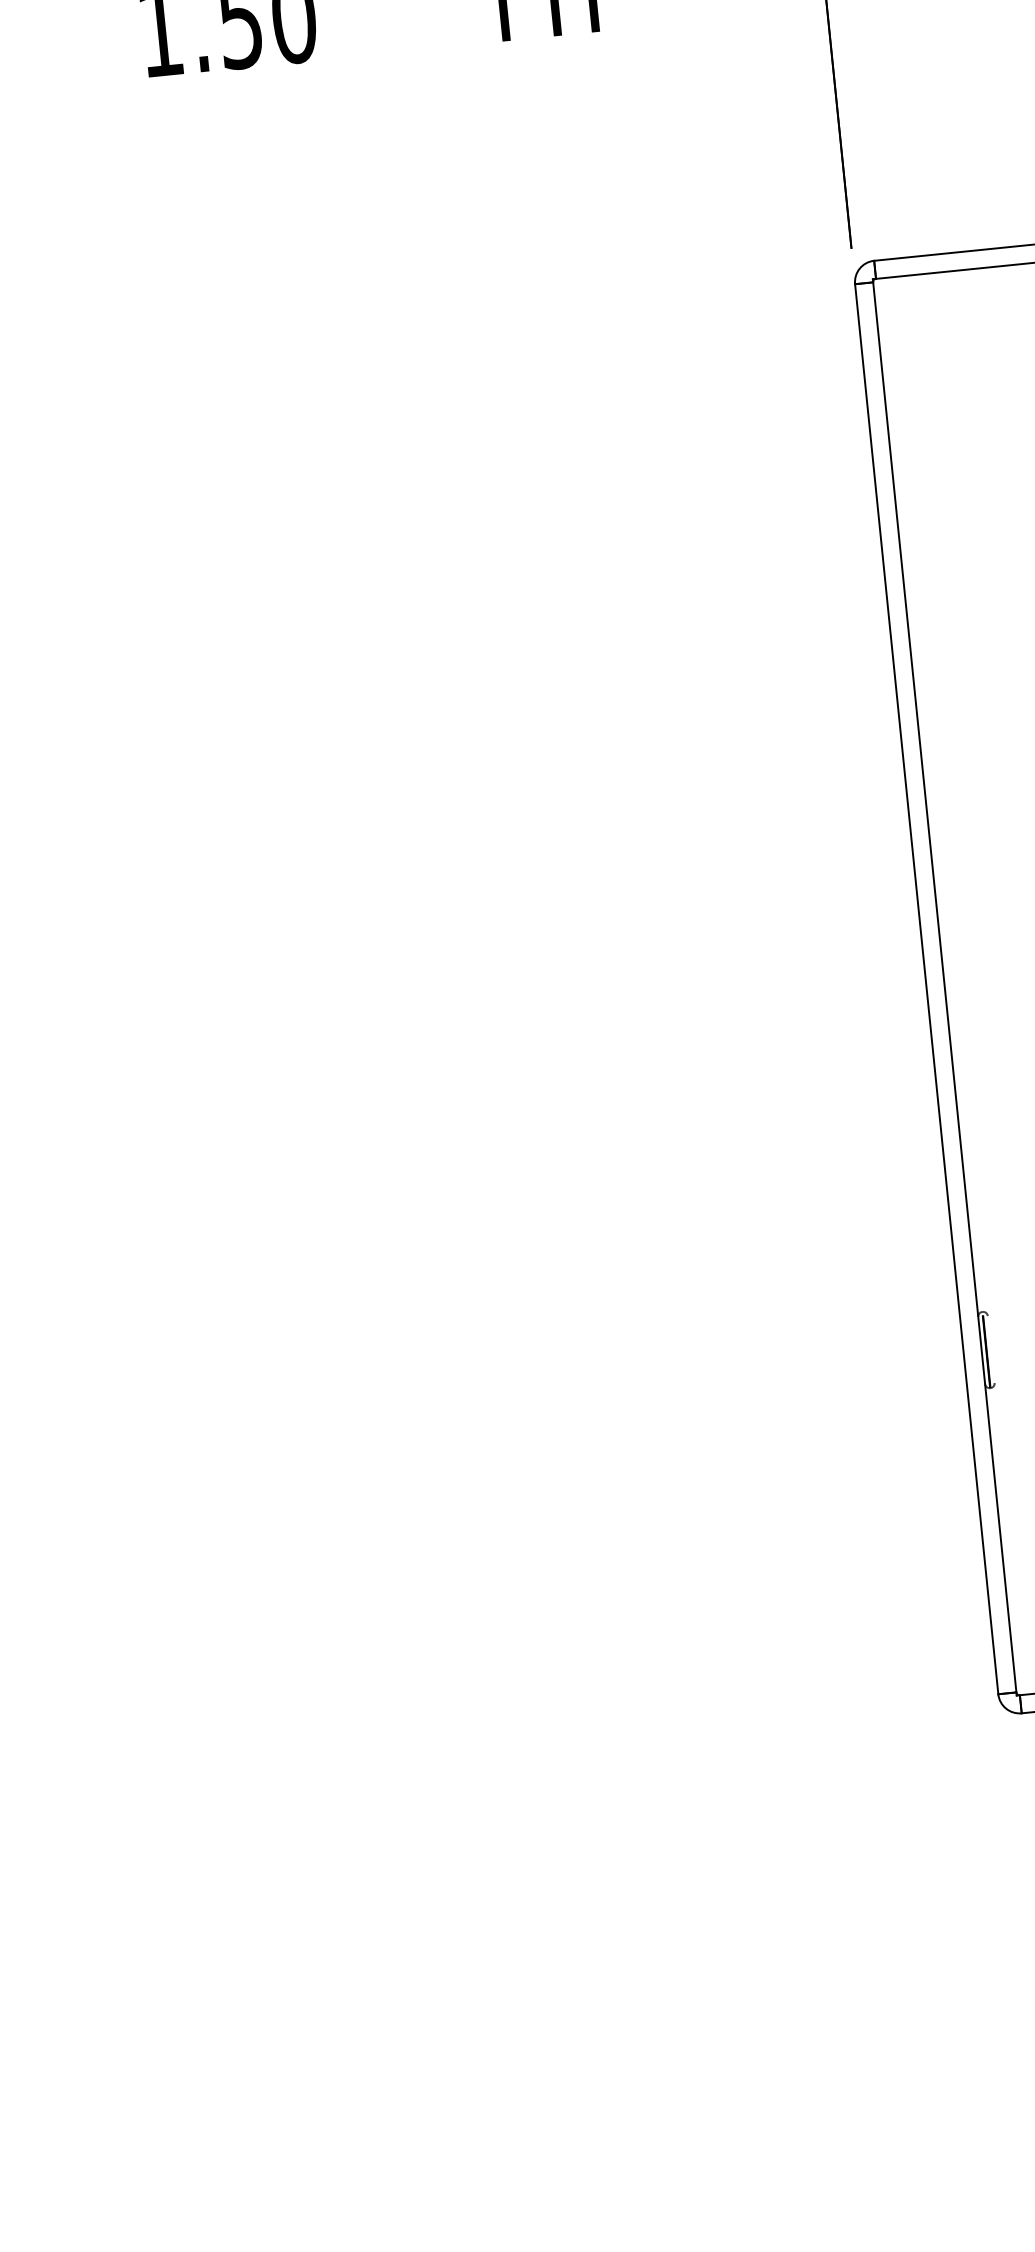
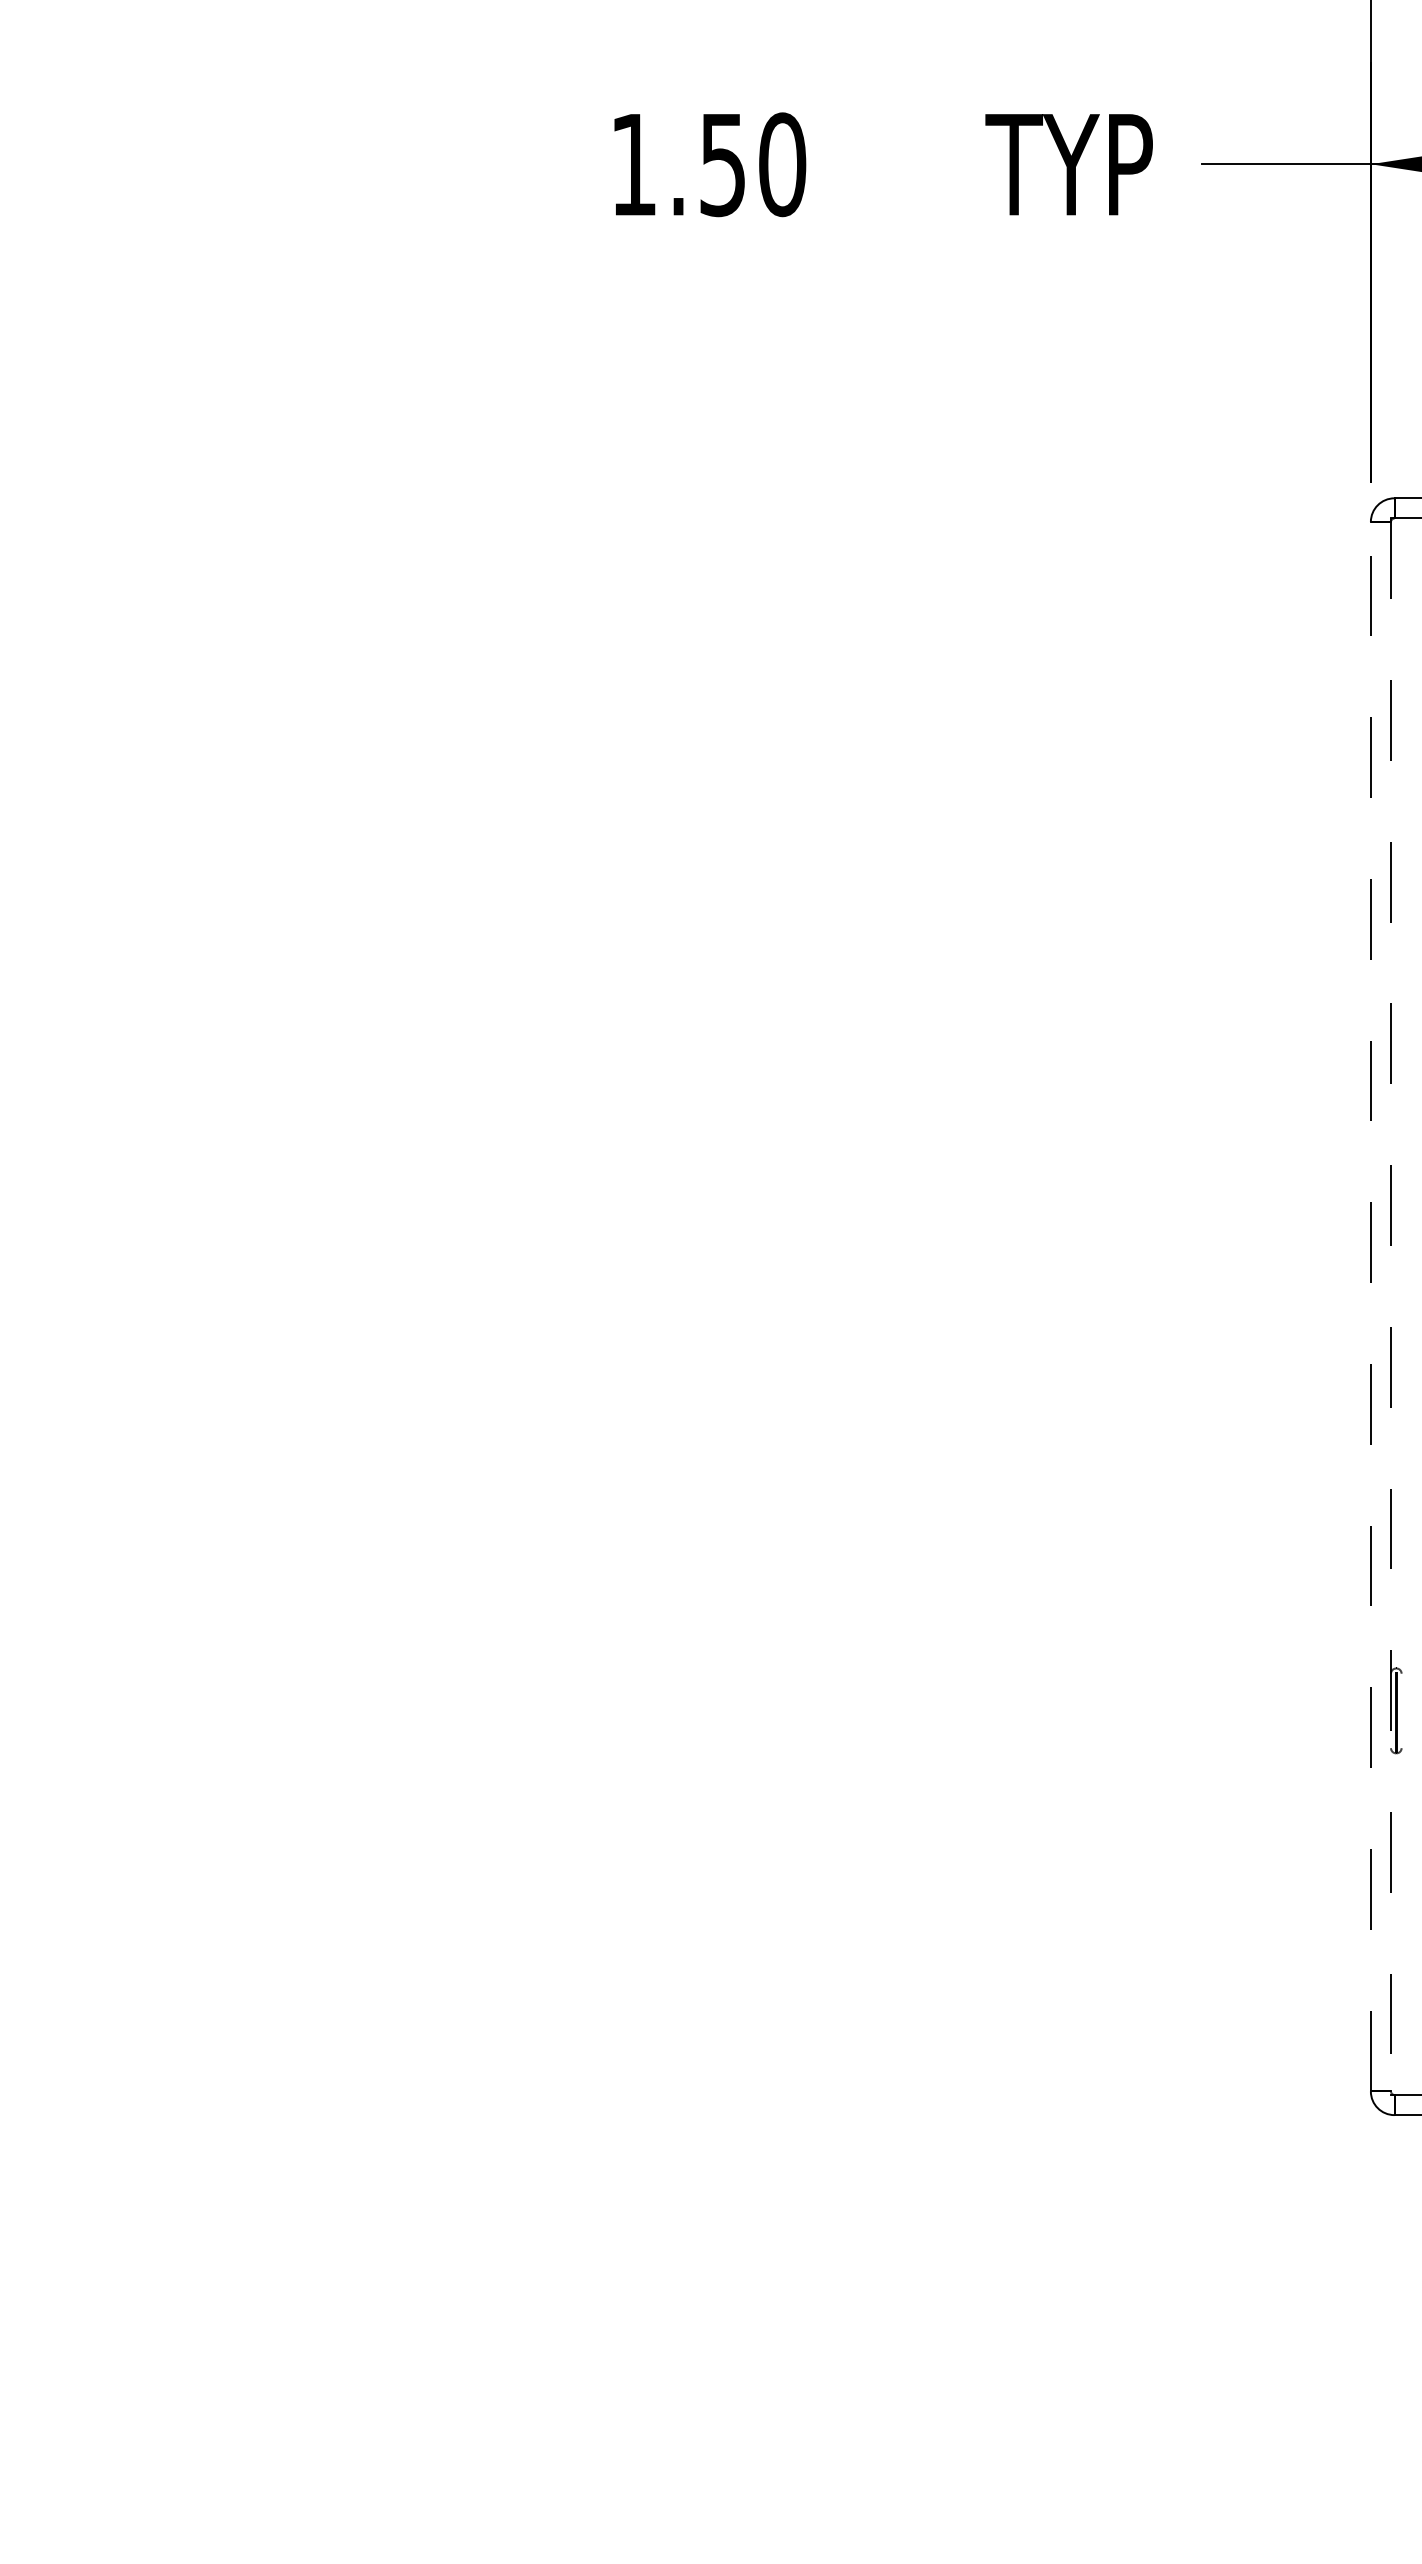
line: (945, 988) -> (1391, 1307), solid -> dashed
line: (926, 989) -> (1370, 1306), solid -> dashed

